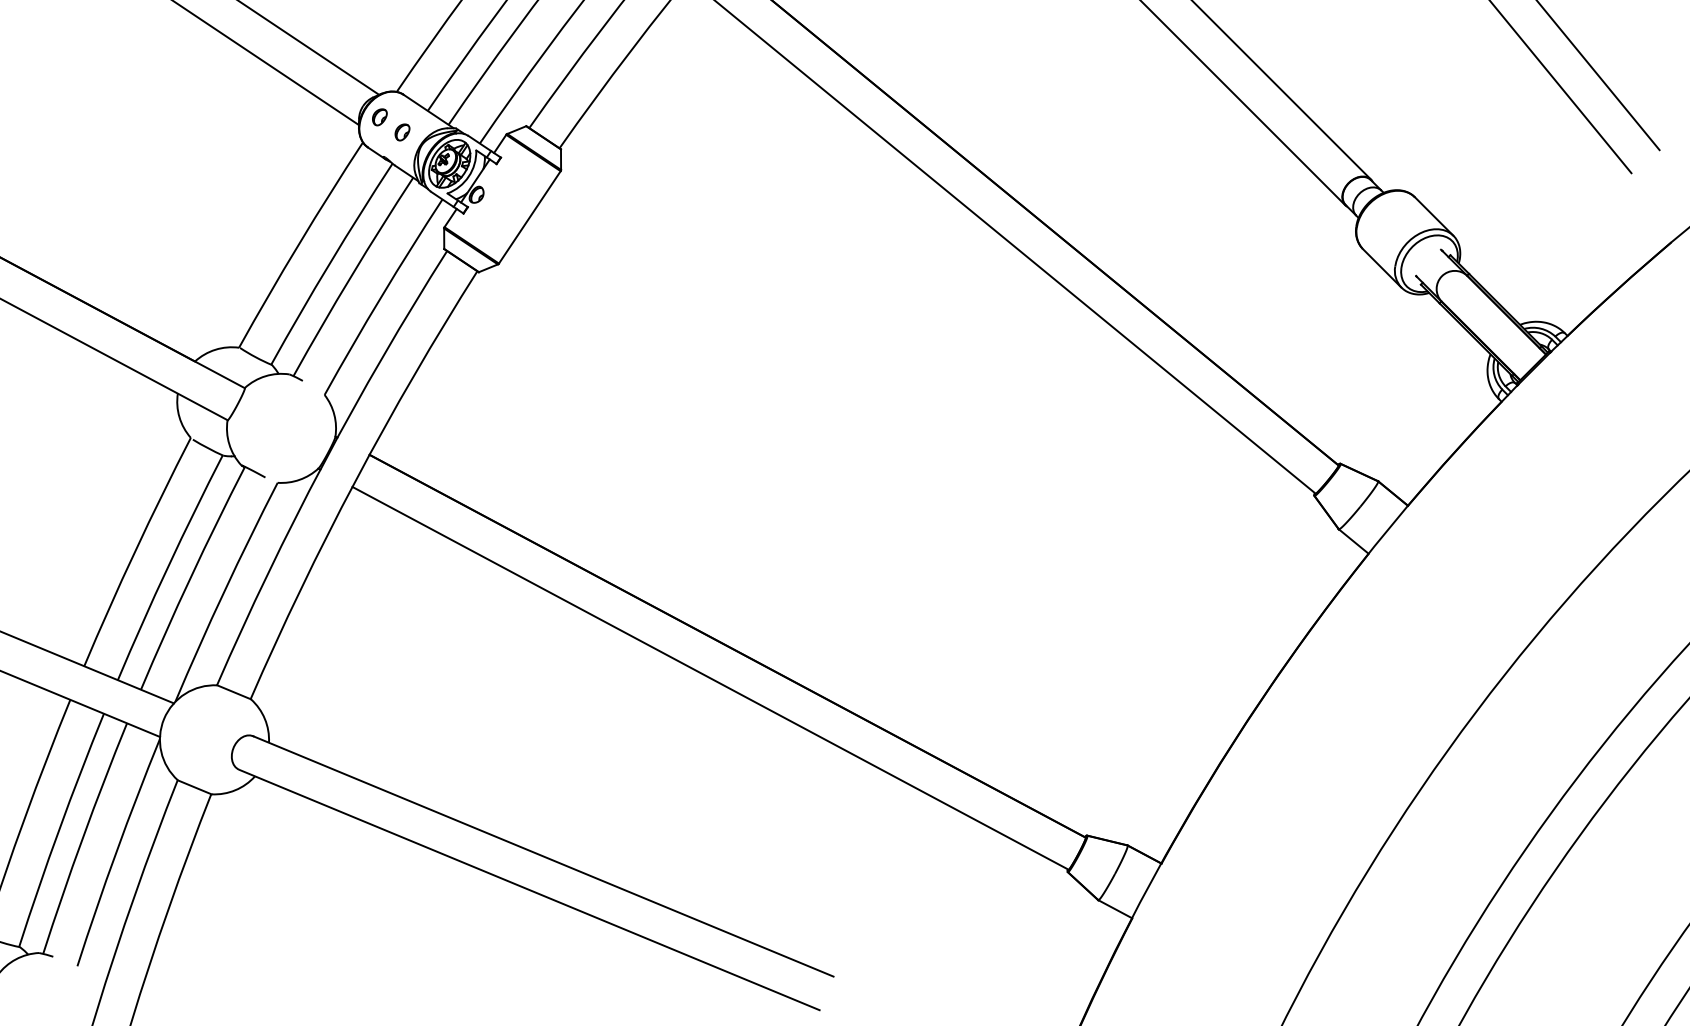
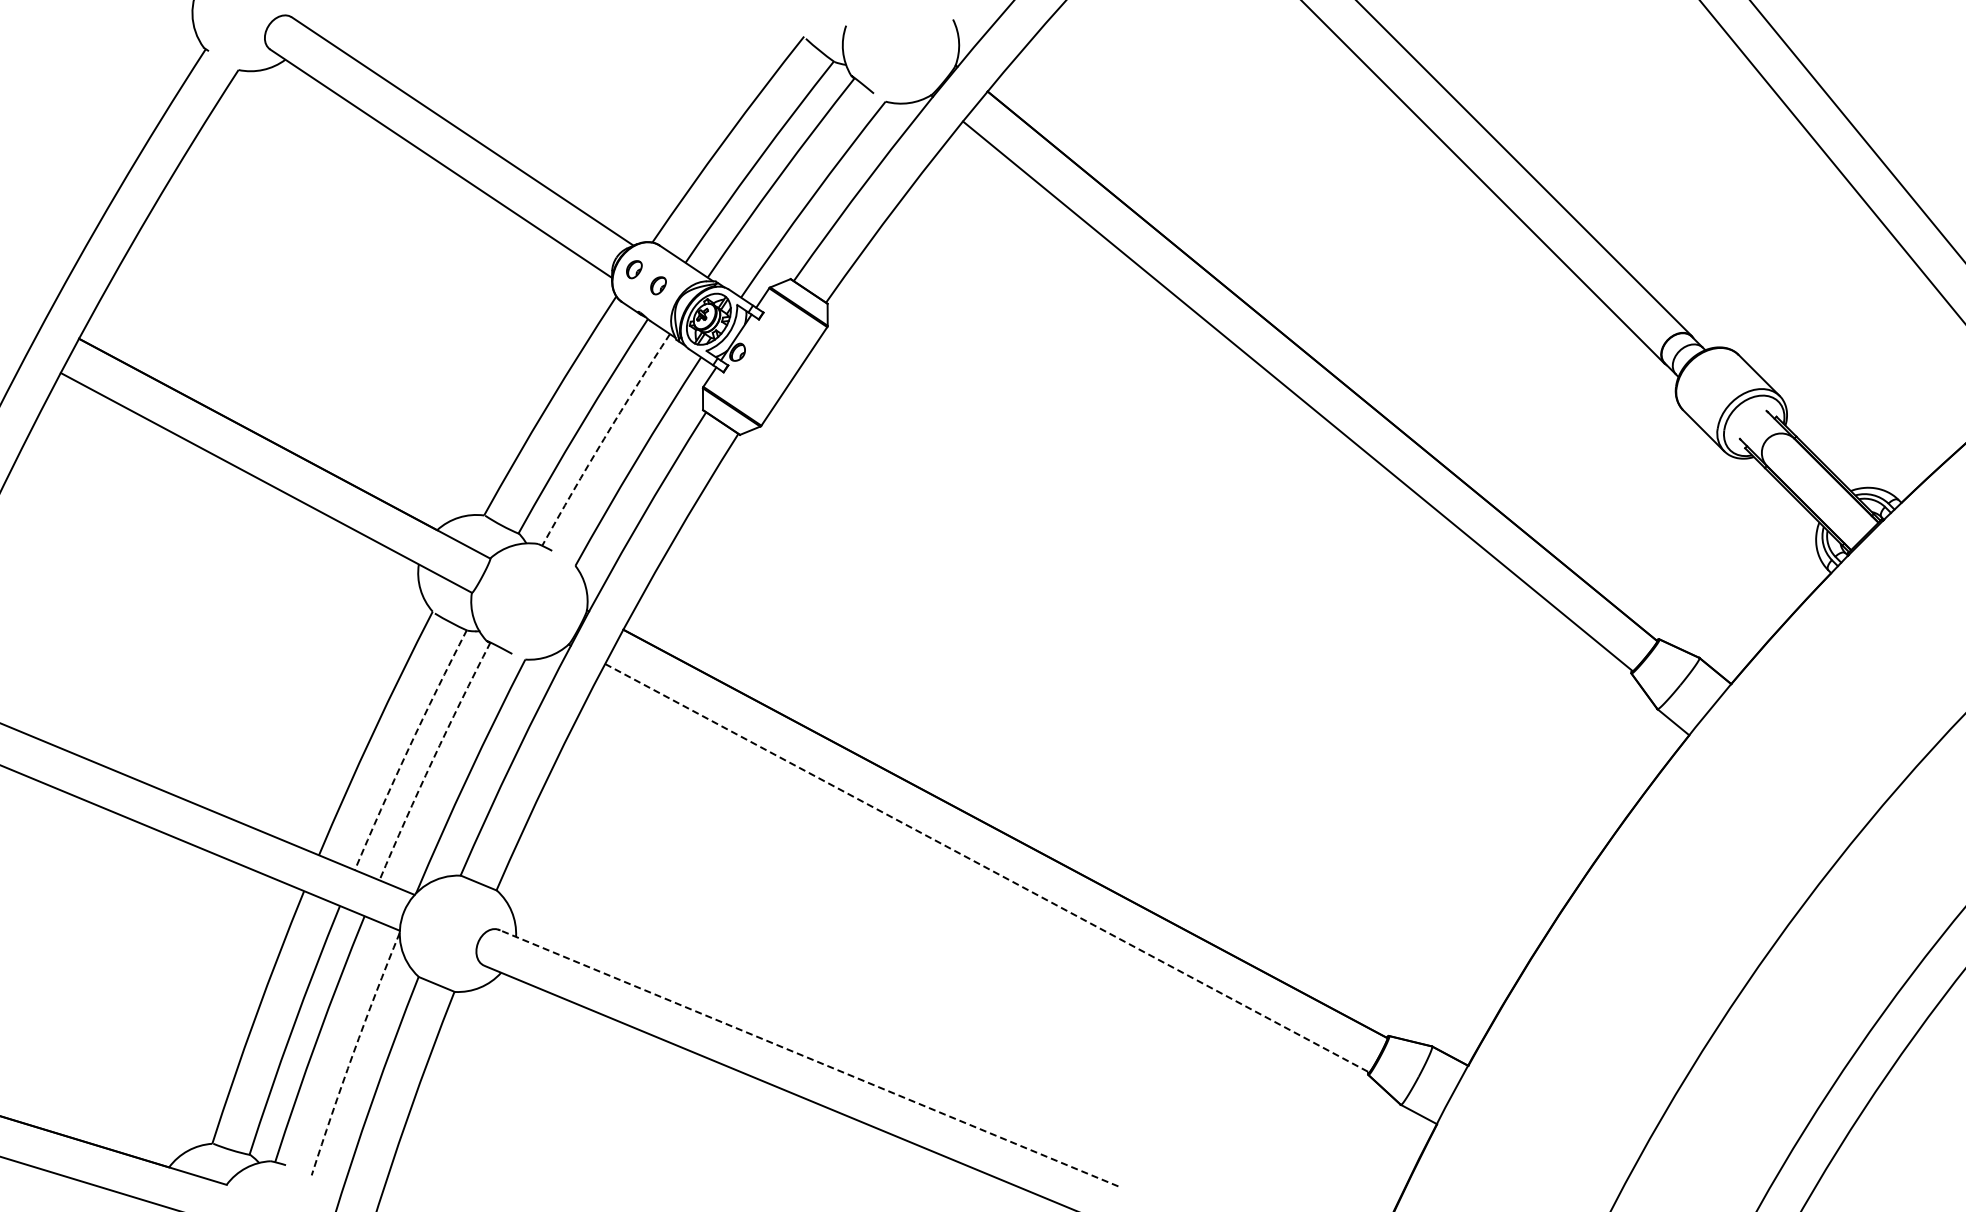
arc: (351, 275) -> (604, 438), solid -> dashed
arc: (168, 567) -> (408, 749), solid -> dashed
arc: (190, 577) -> (432, 760), solid -> dashed
line: (710, 678) -> (987, 868), solid -> dashed
arc: (116, 852) -> (353, 1053), solid -> dashed
line: (544, 856) -> (809, 1058), solid -> dashed

